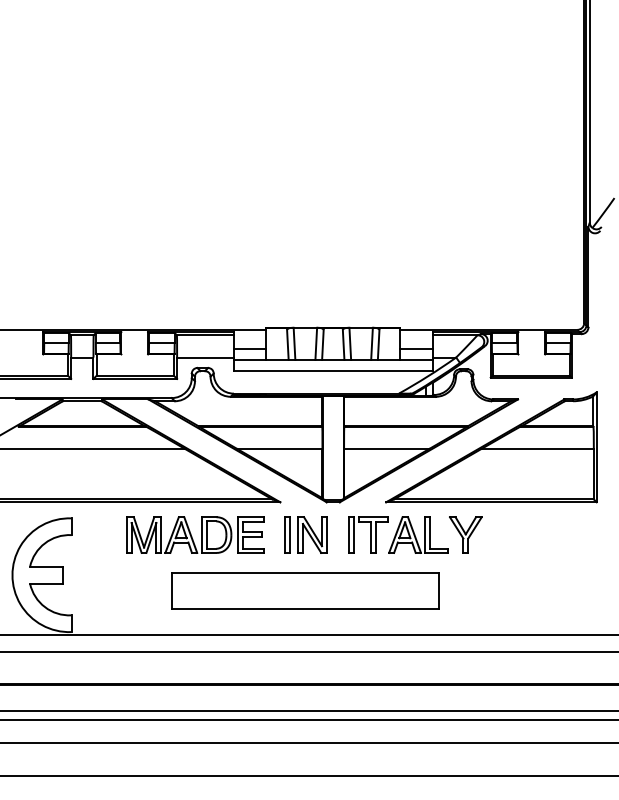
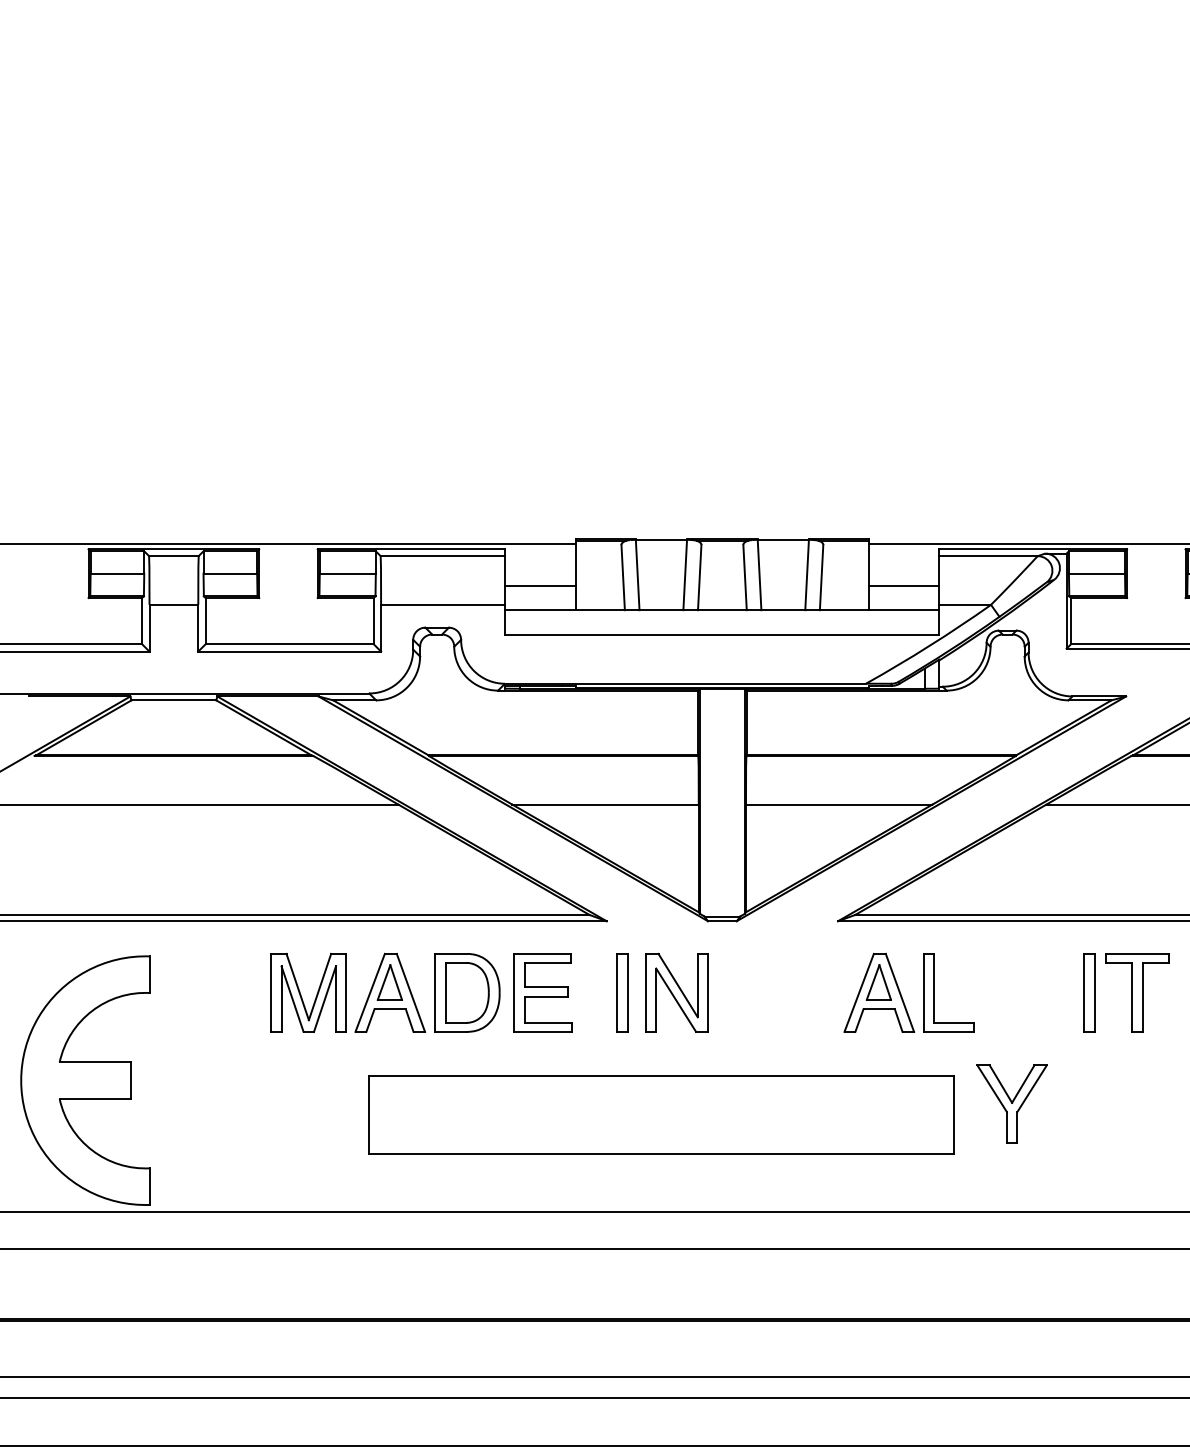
part: (368, 534) -> (1127, 991), moved
part: (465, 534) -> (1011, 1103), moved

